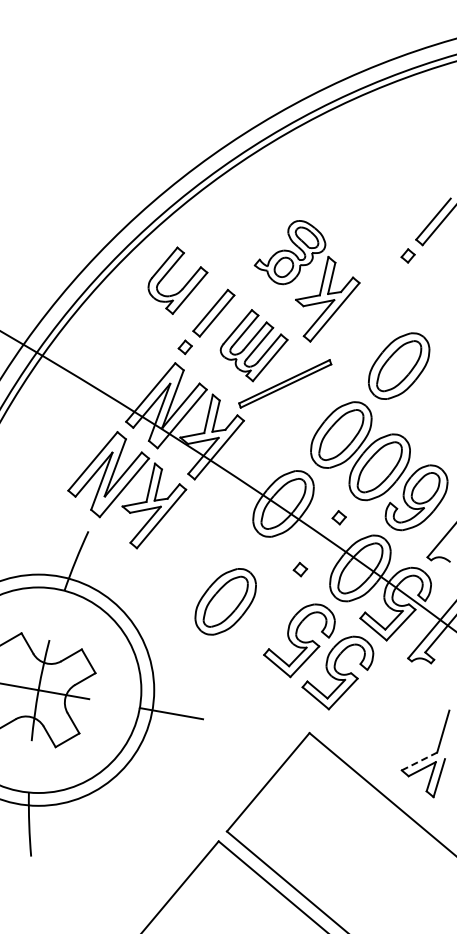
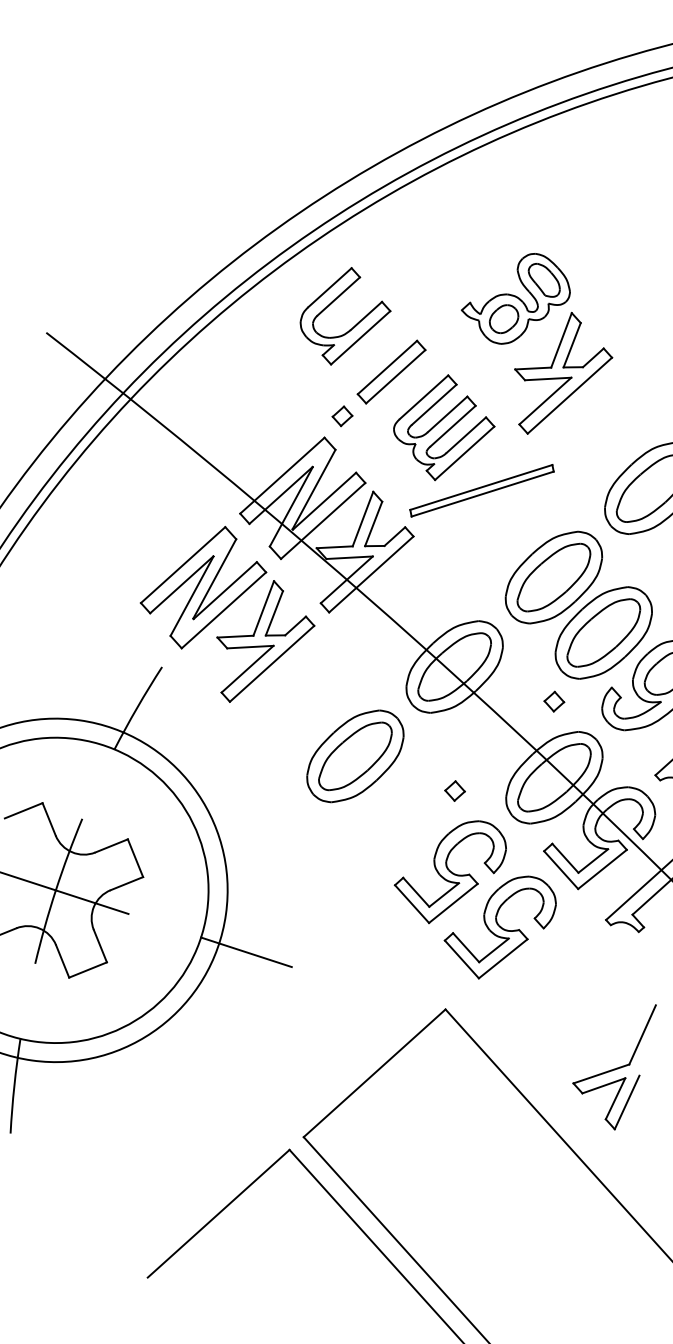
part: (338, 517) -> (553, 701), moved
part: (300, 569) -> (455, 790), moved
part: (225, 601) -> (355, 755), moved
line: (419, 761) -> (601, 1073), dashed -> solid

